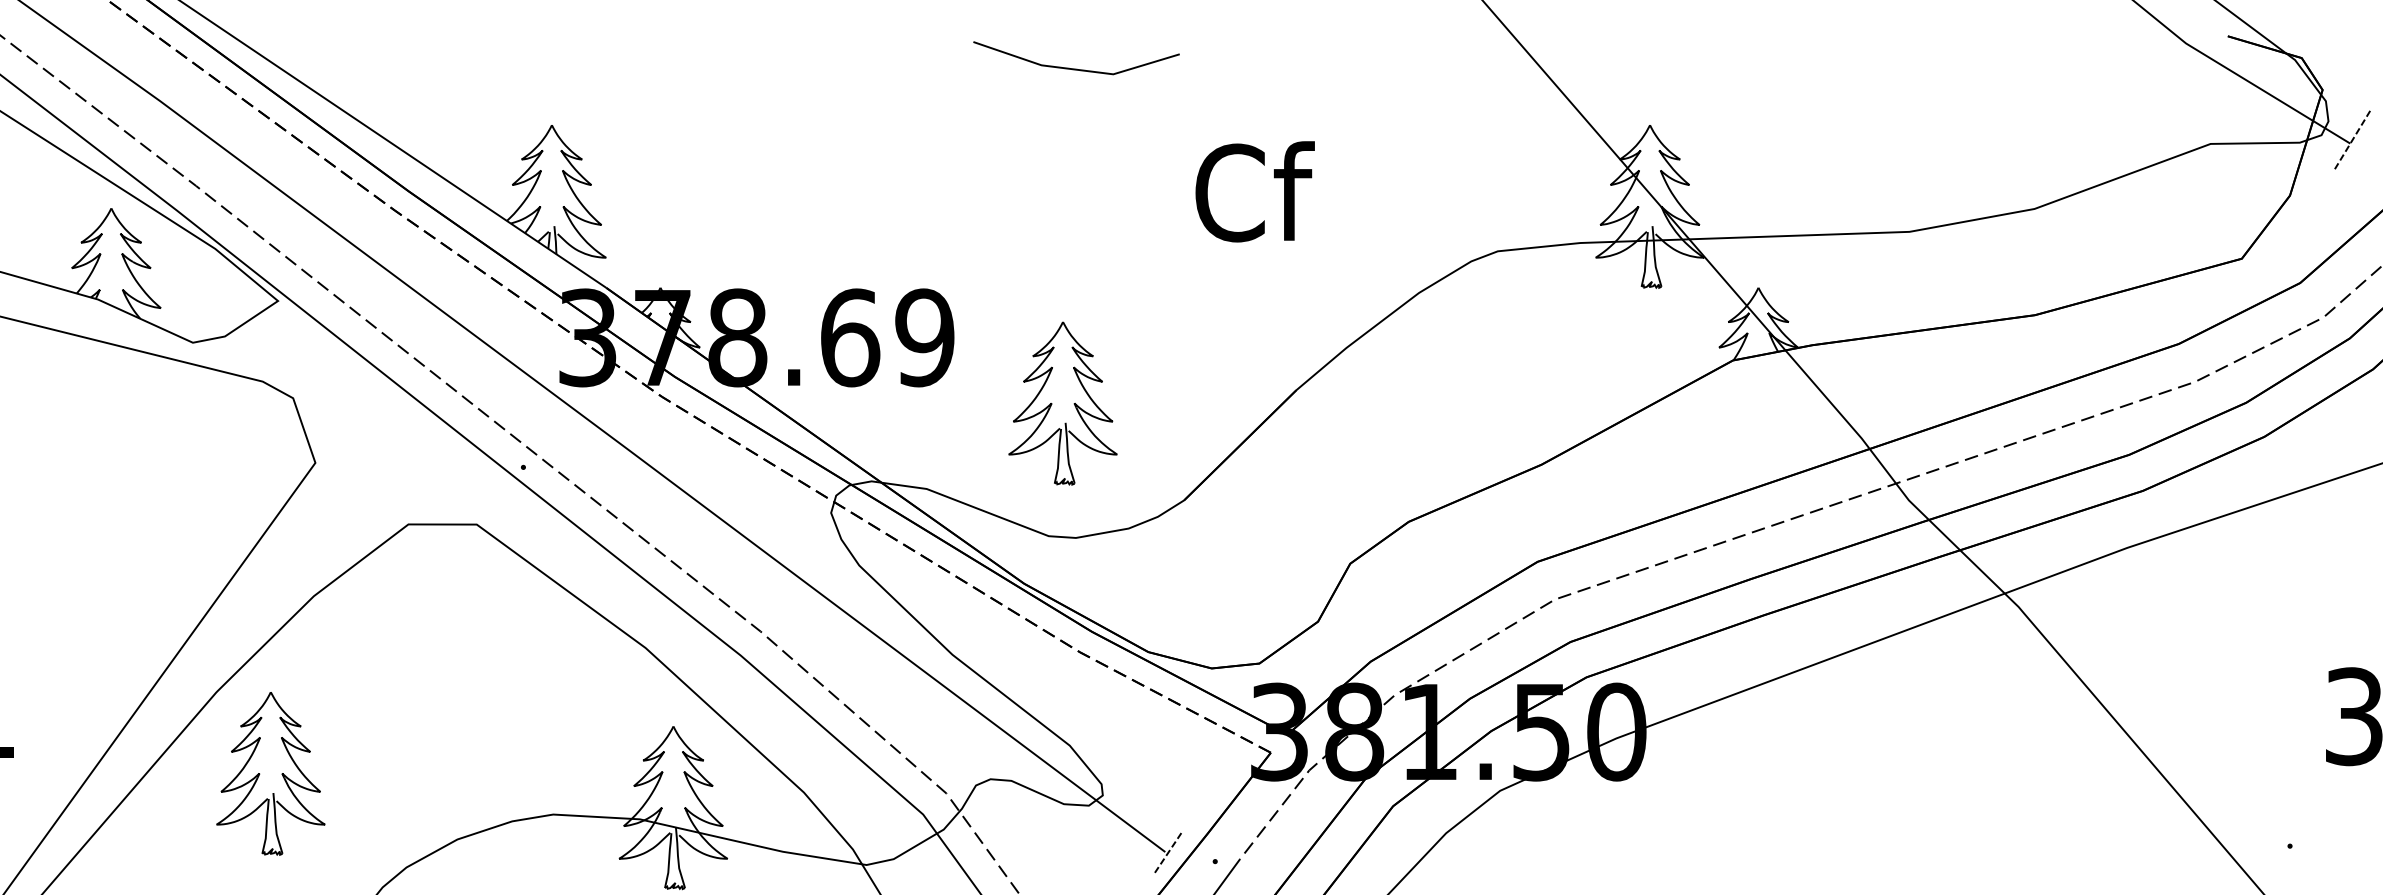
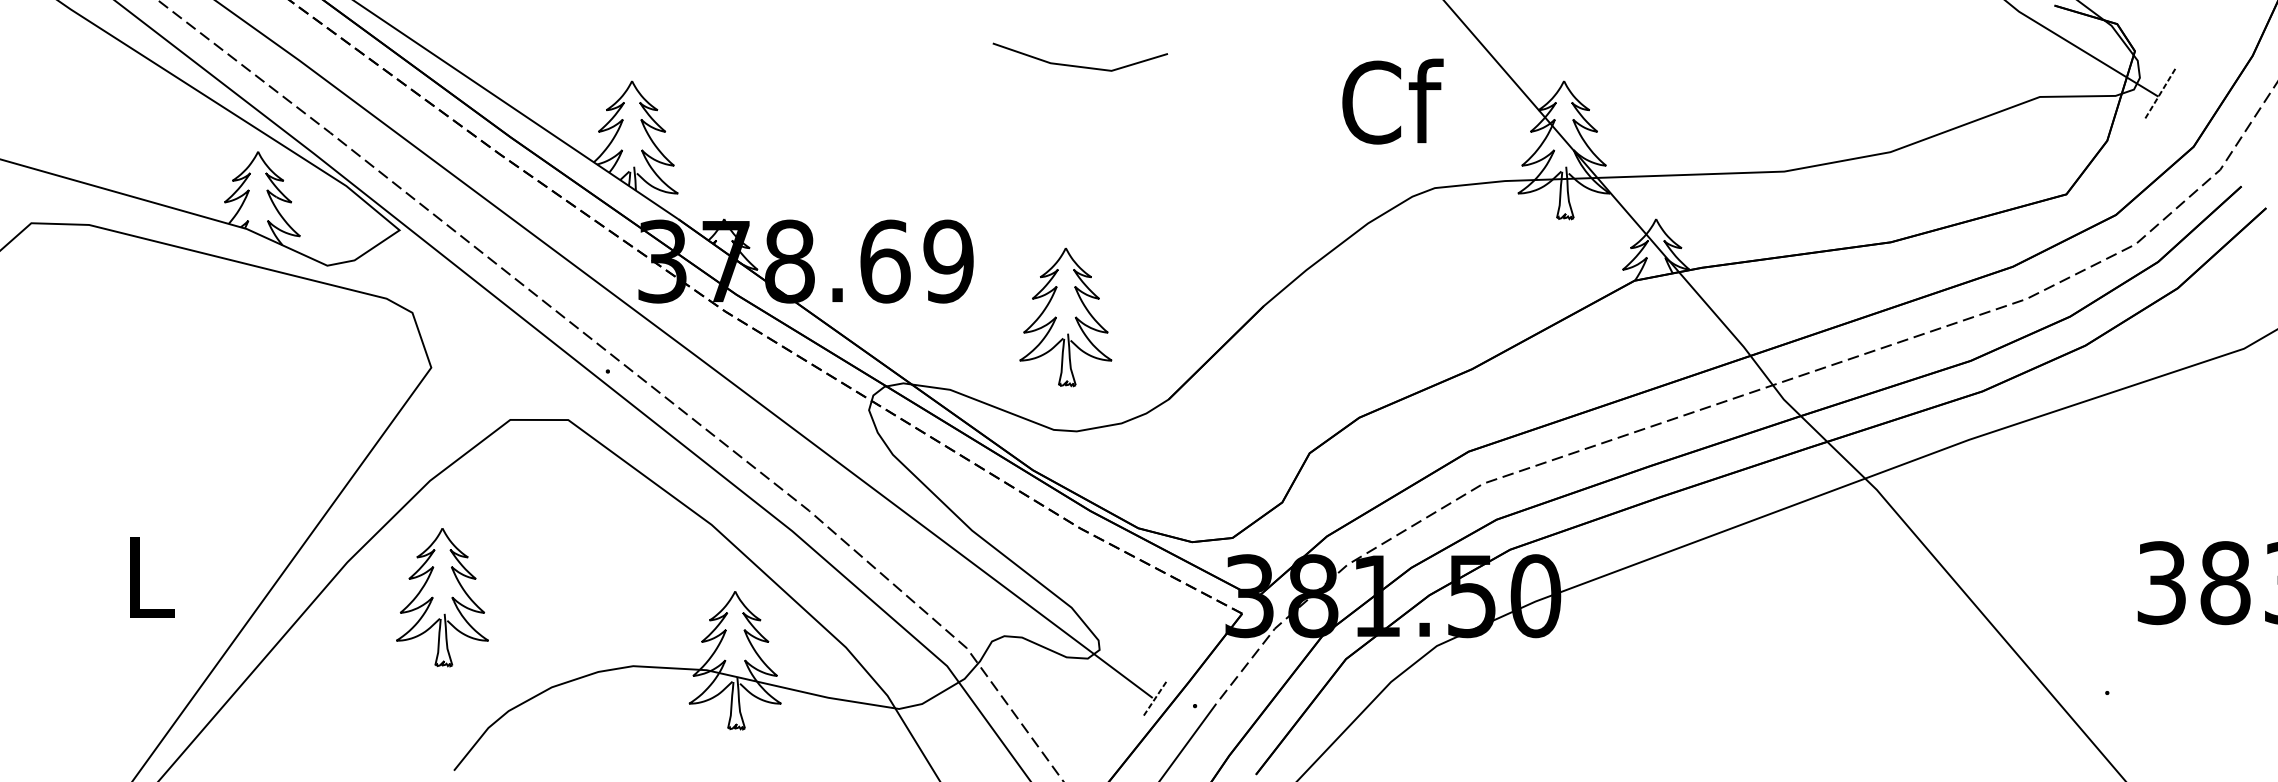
line: (1074, 67) -> (1078, 65), moved
text: (1254, 191) -> (1392, 101), moved
part: (270, 773) -> (442, 597), moved

